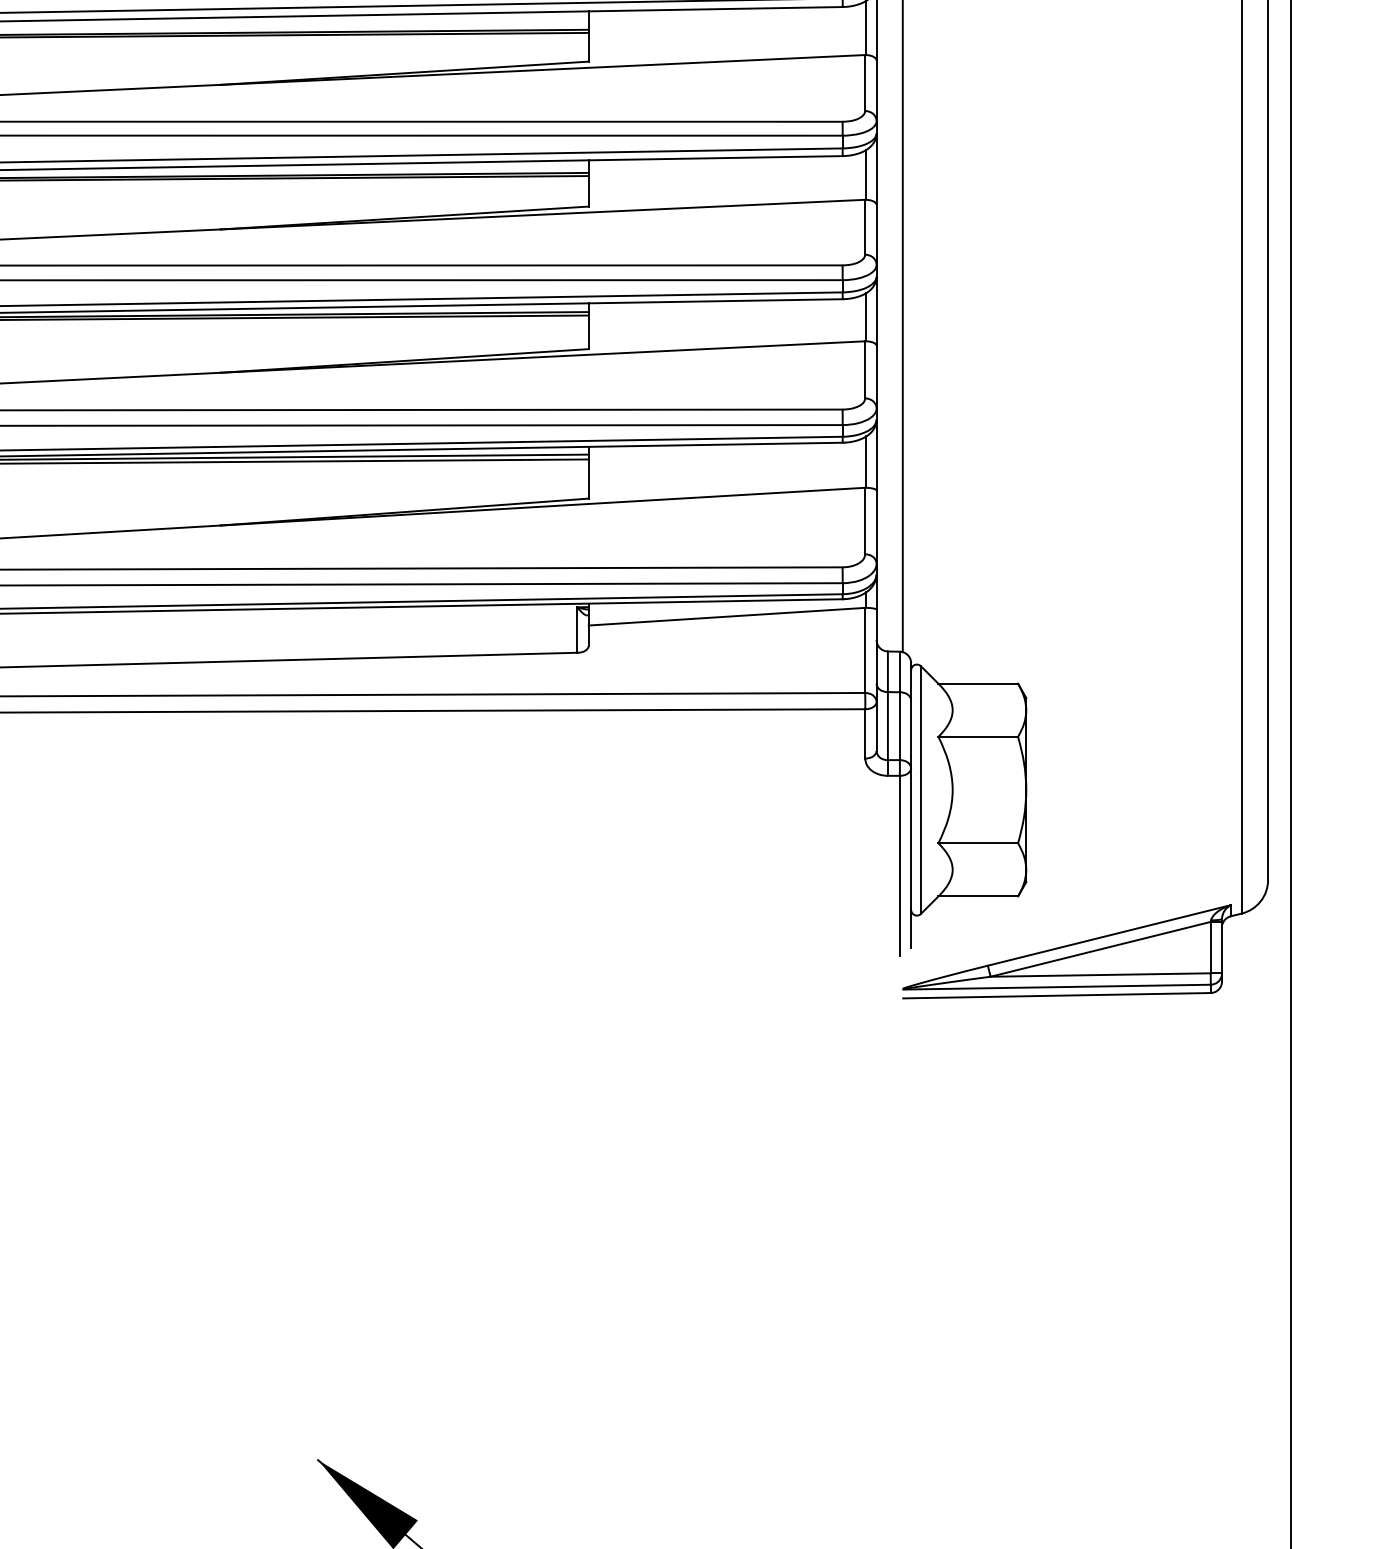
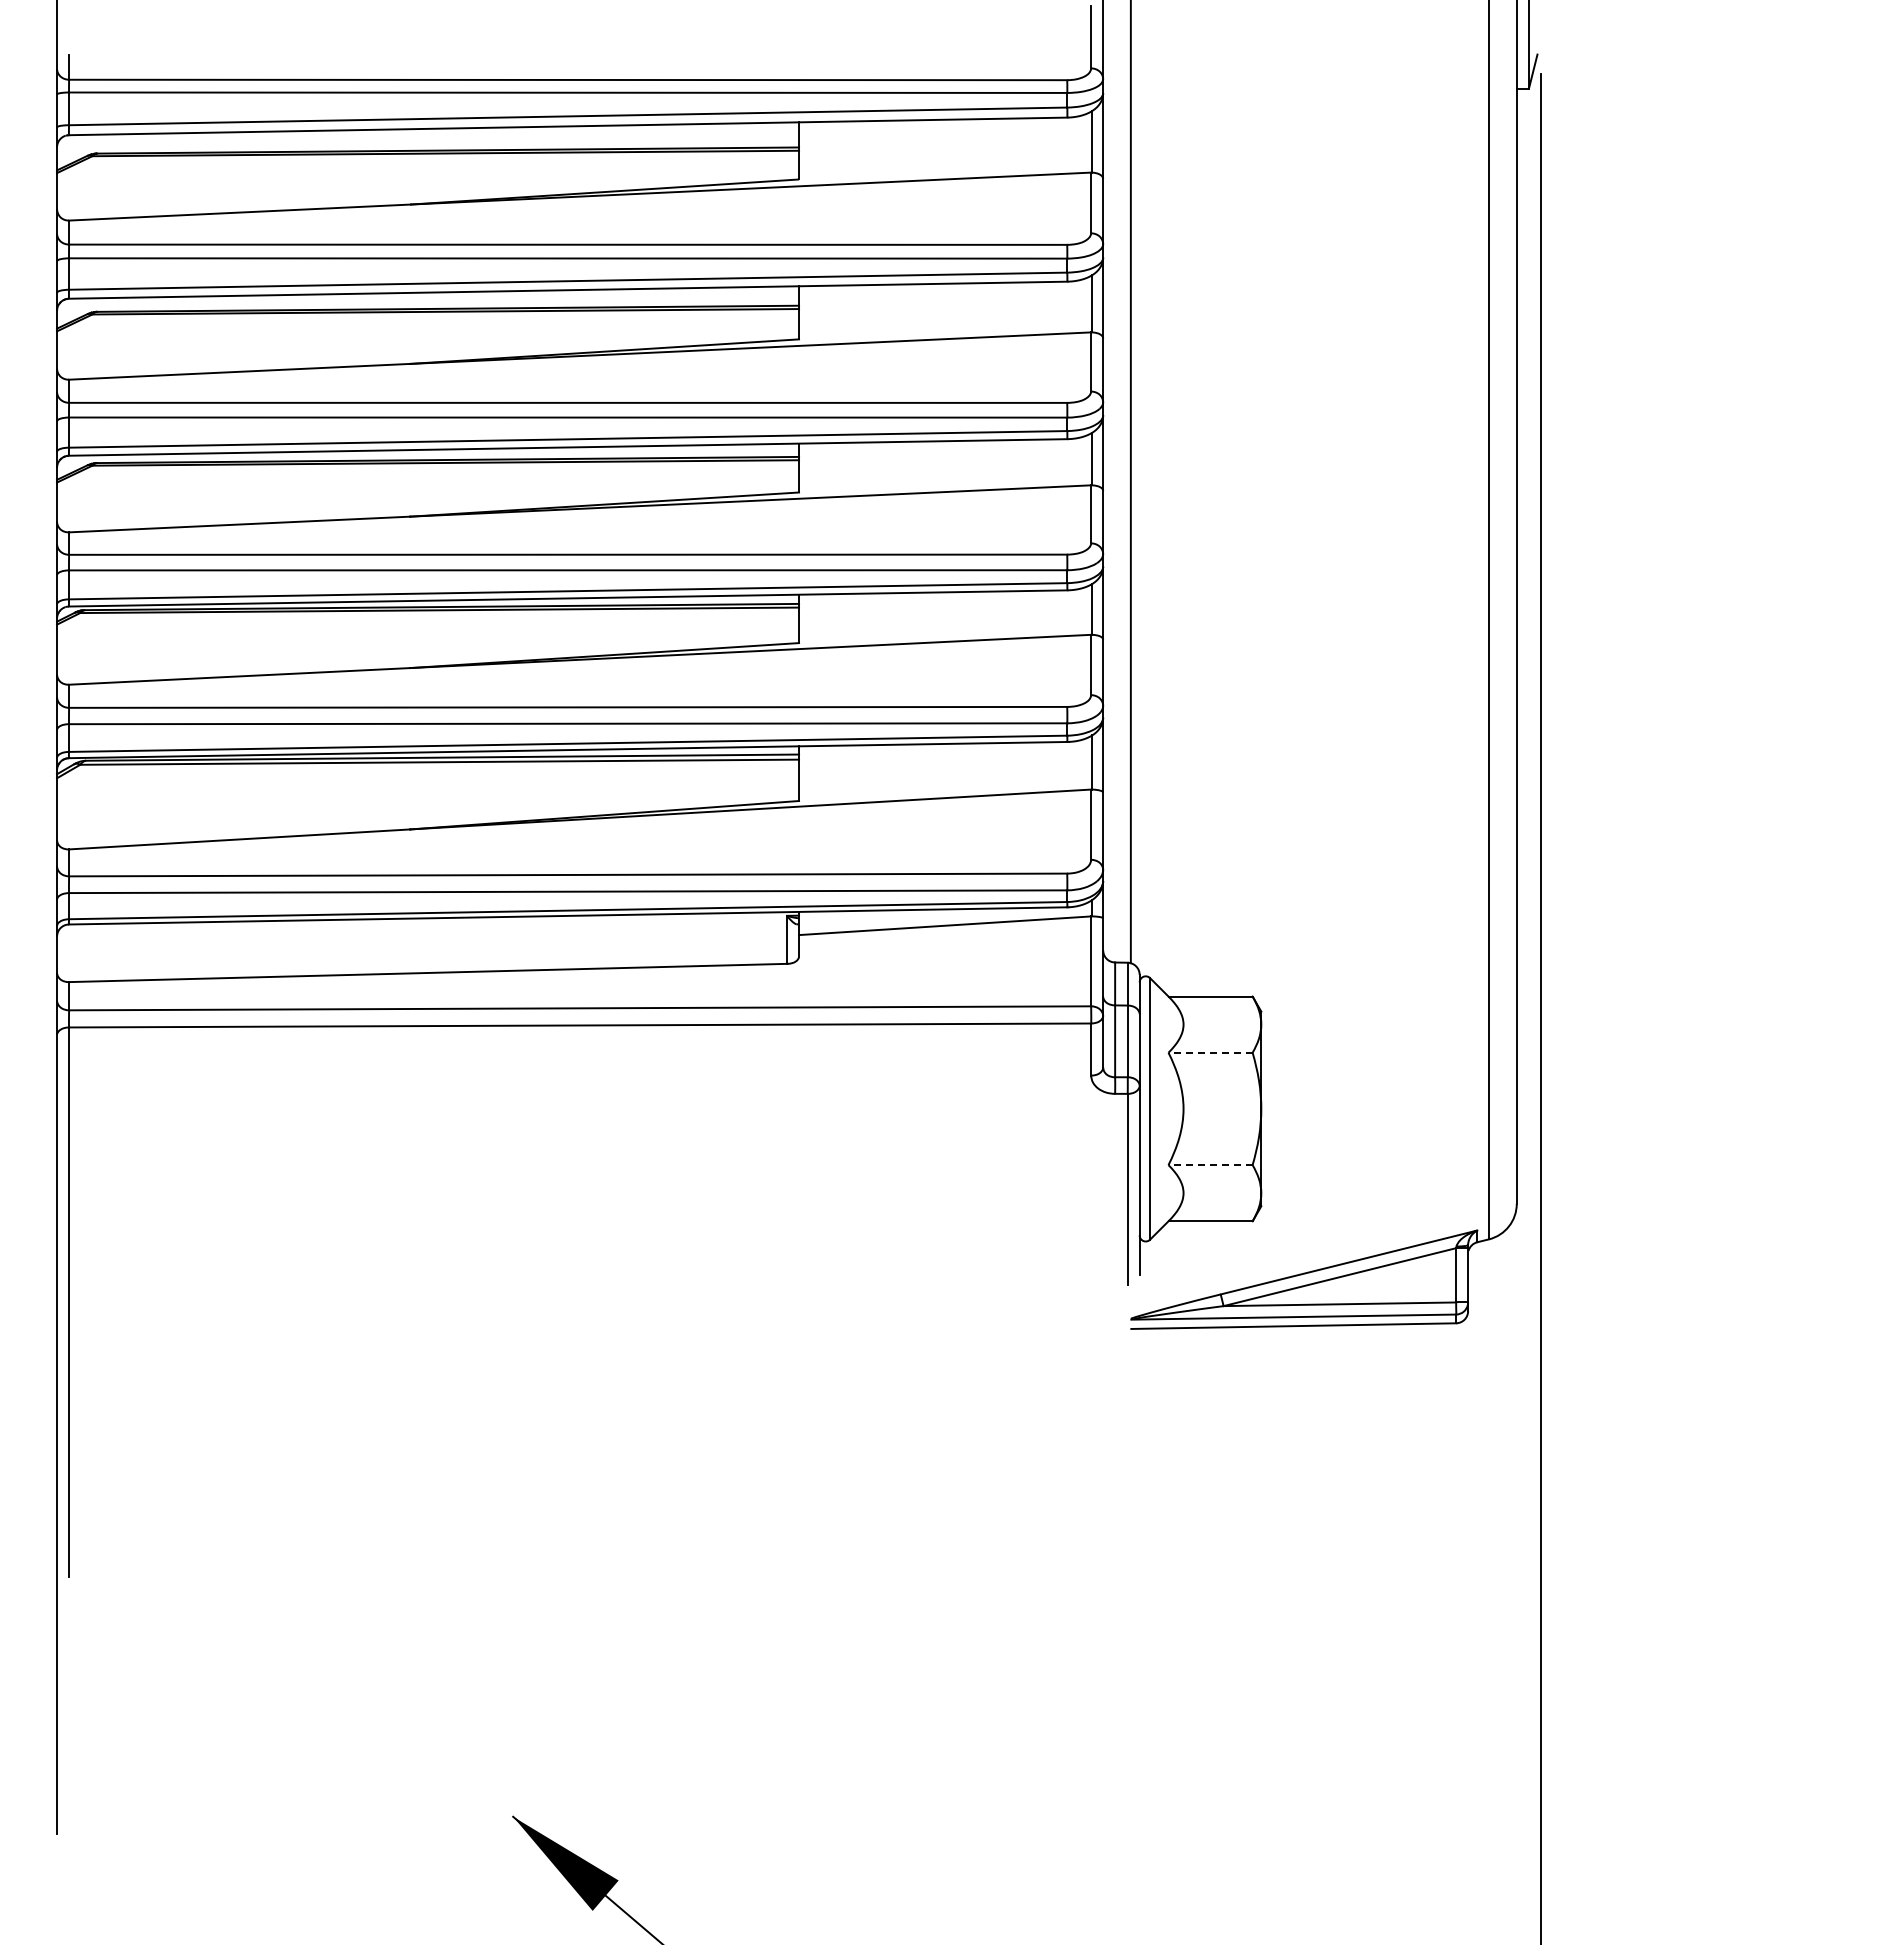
line: (978, 736) -> (1210, 1052), solid -> dashed
line: (978, 843) -> (1210, 1165), solid -> dashed

